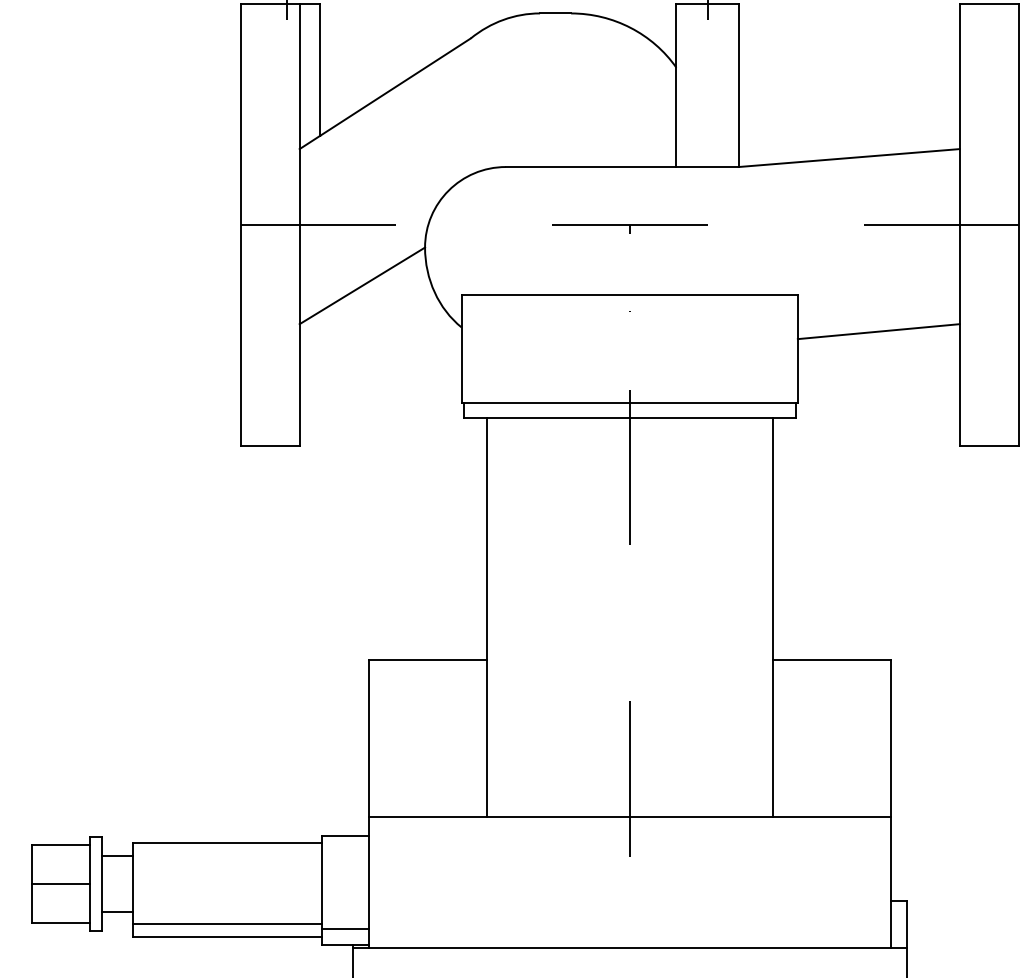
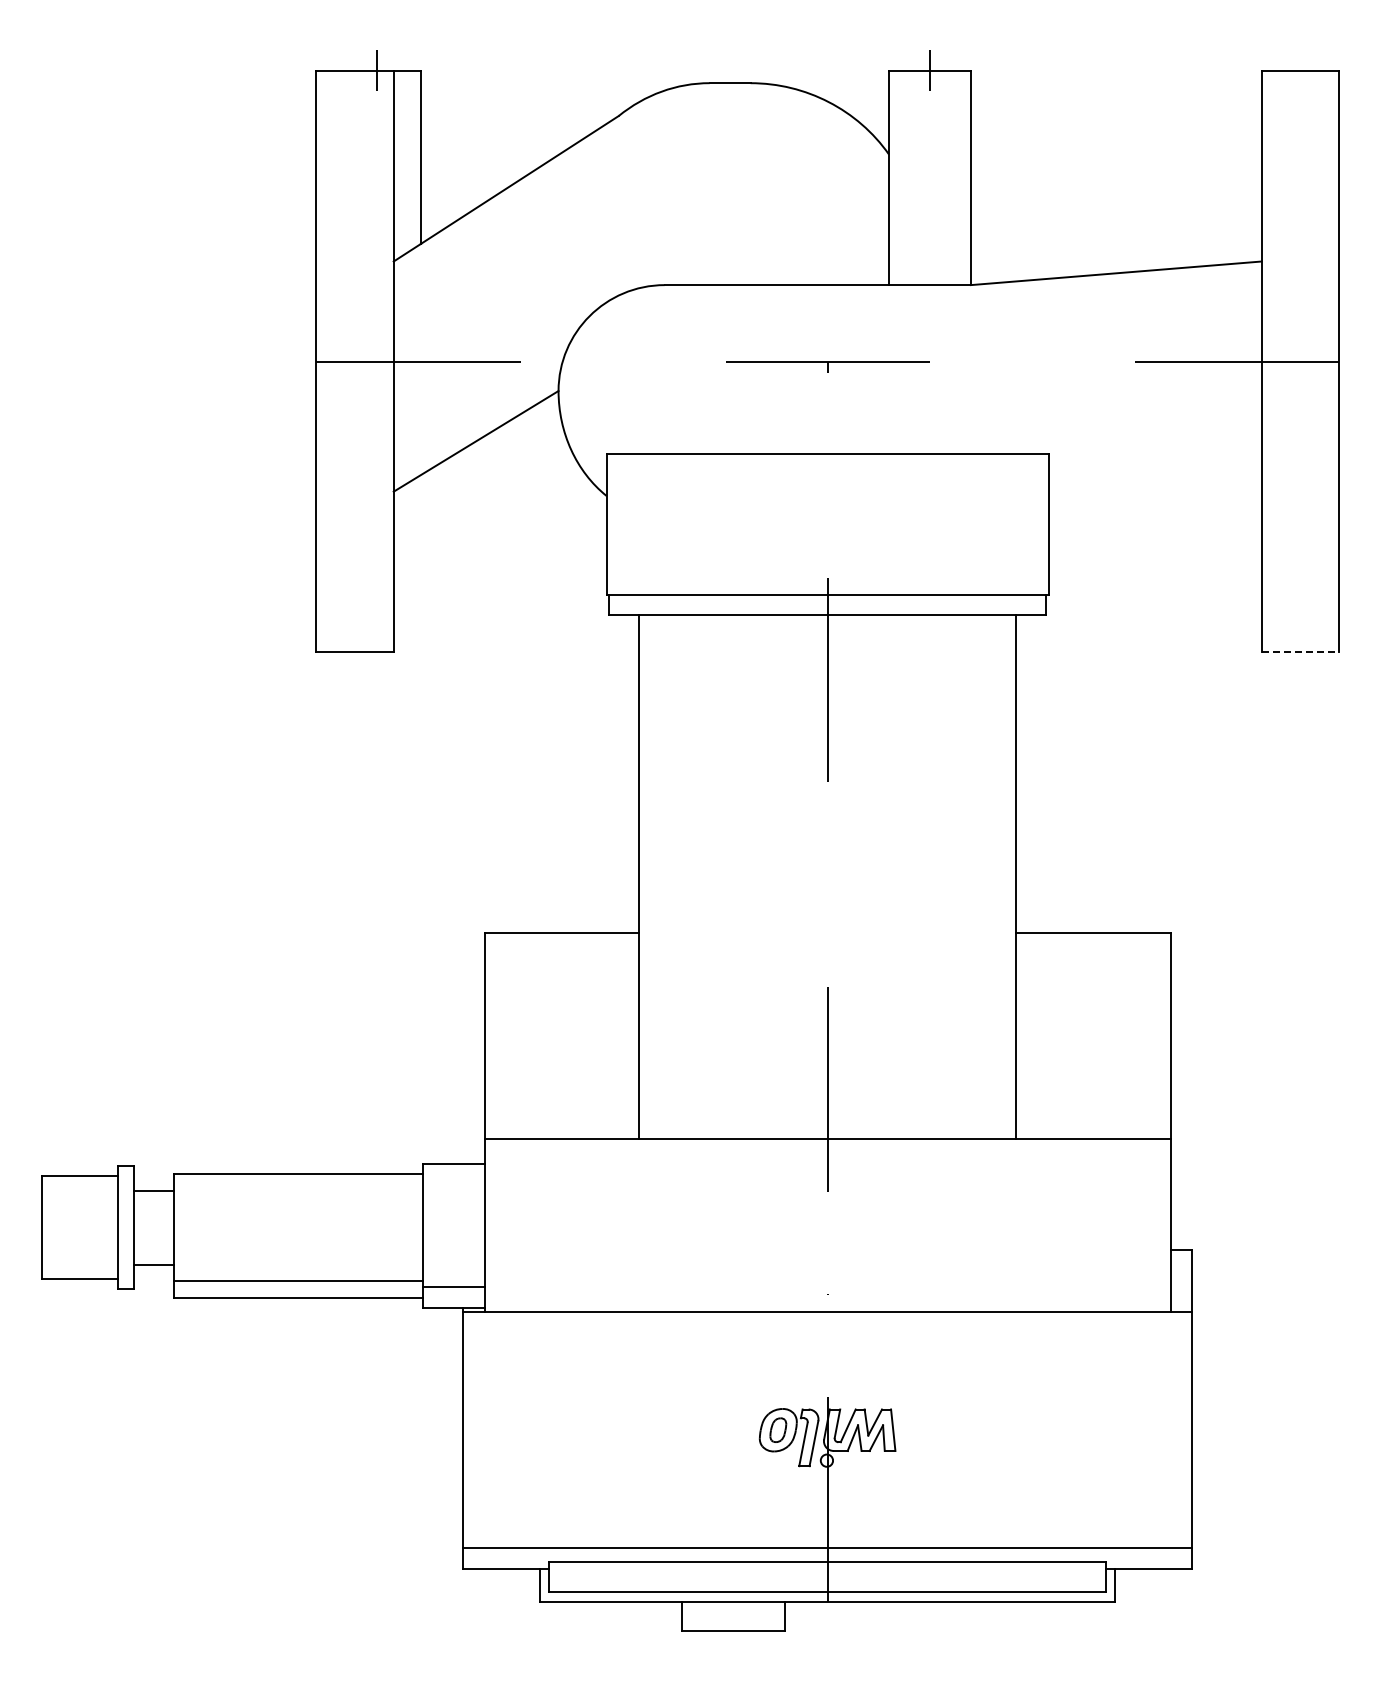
line: (878, 331) -> (1154, 501), removed
line: (989, 446) -> (1300, 652), solid -> dashed
line: (60, 883) -> (79, 1227), removed

